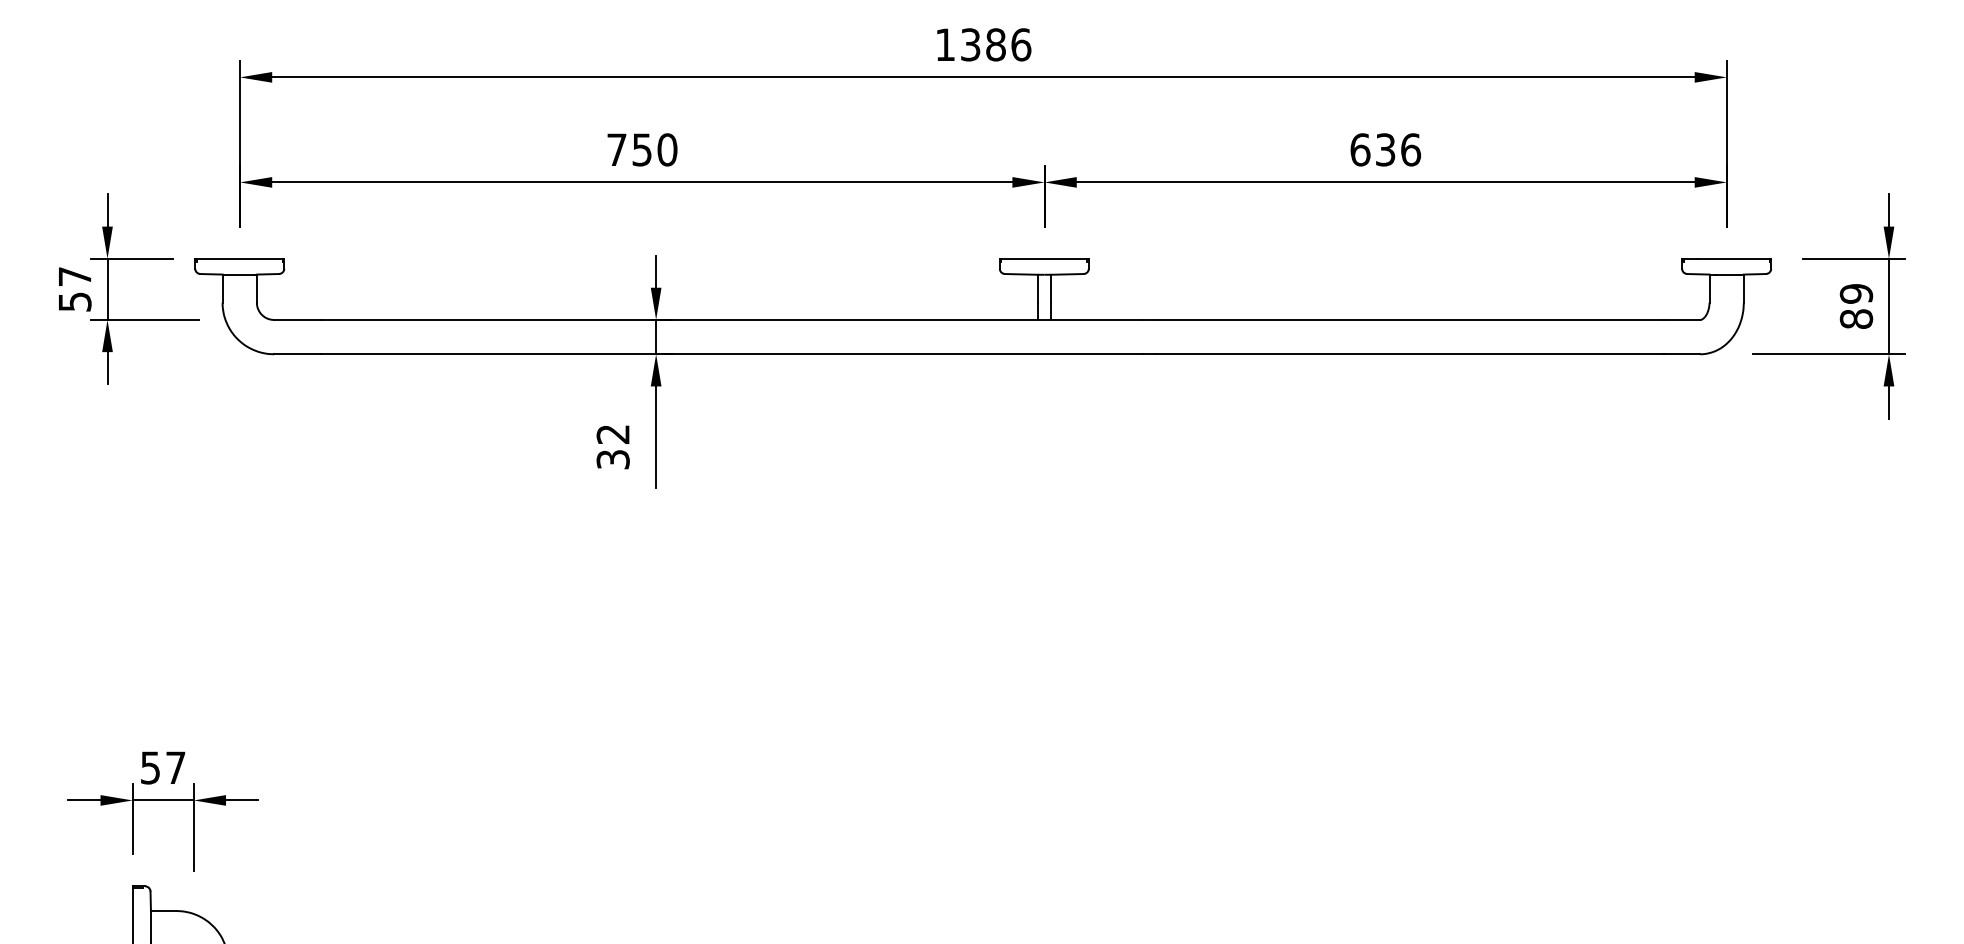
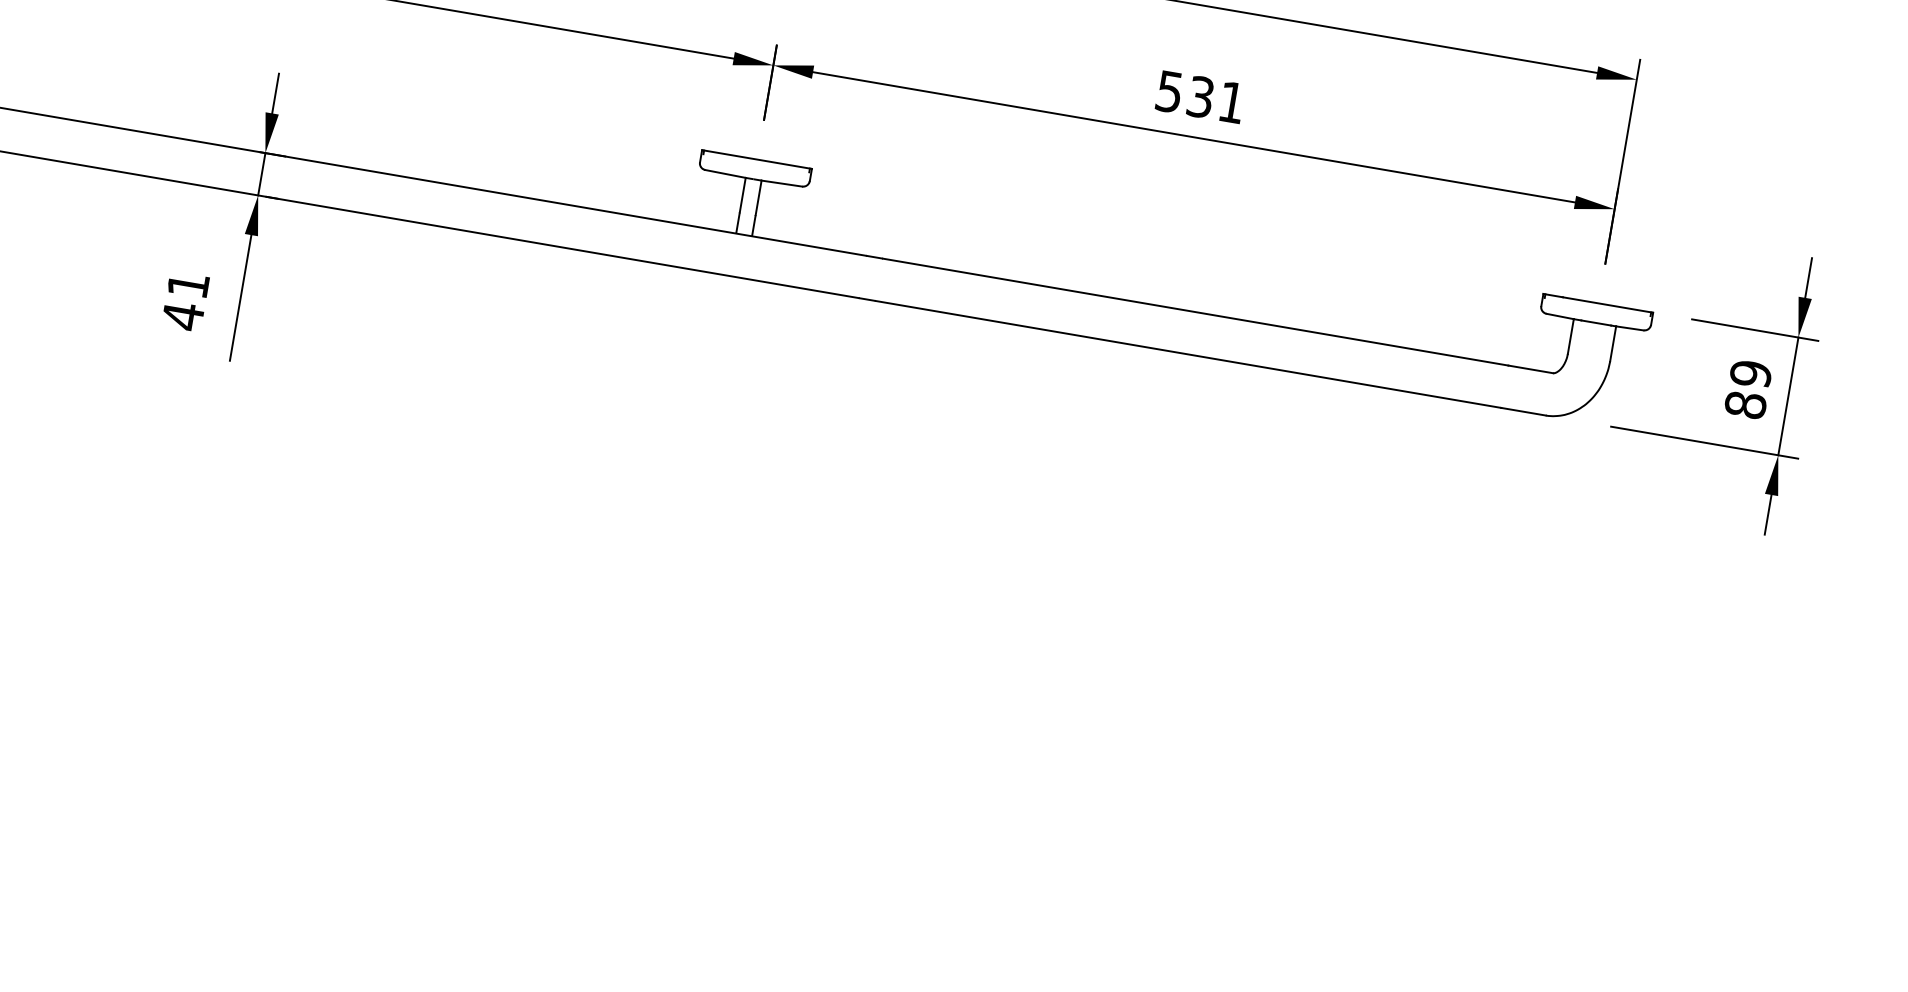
text: (1385, 149) -> (1200, 96), 636 -> 531
text: (612, 447) -> (184, 301), 32 -> 41

